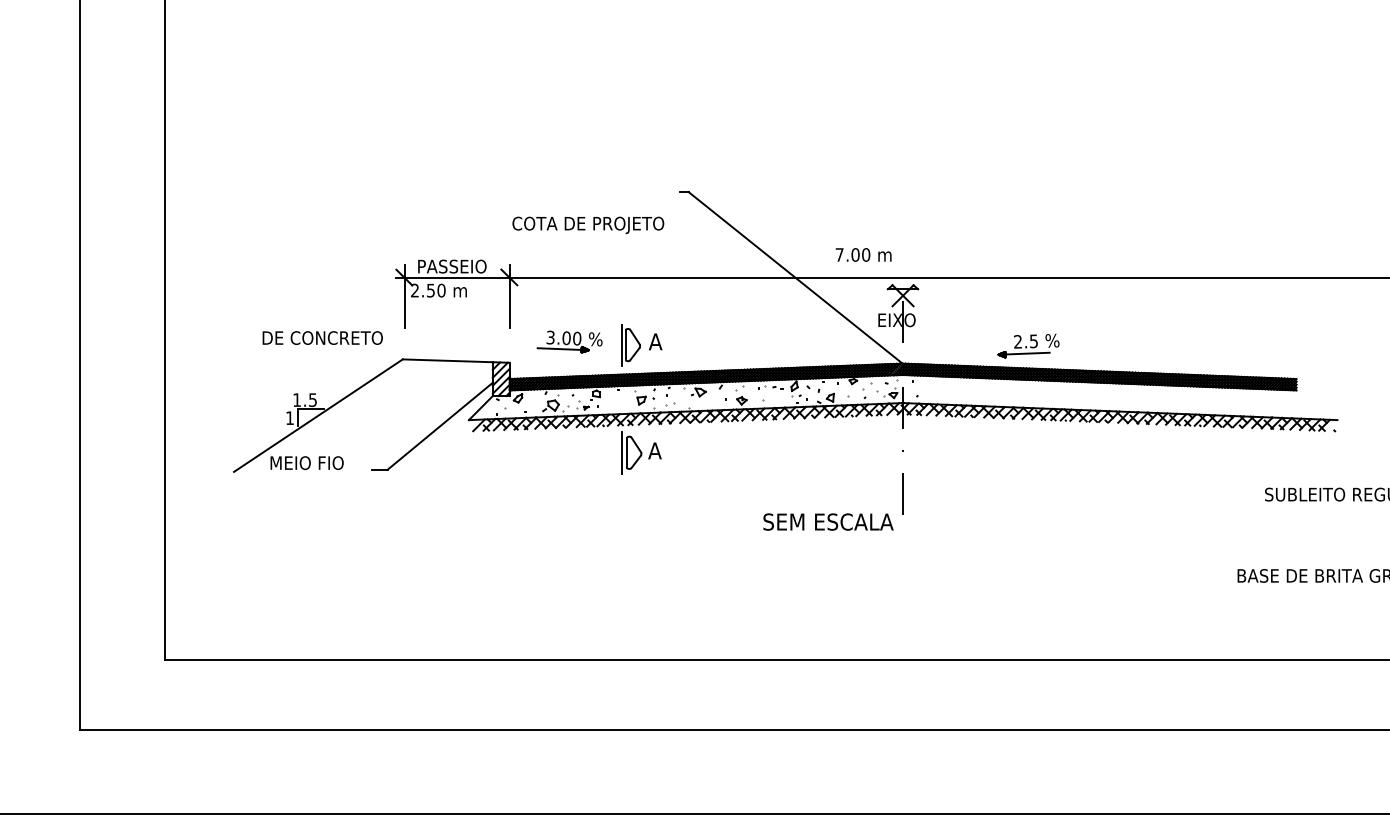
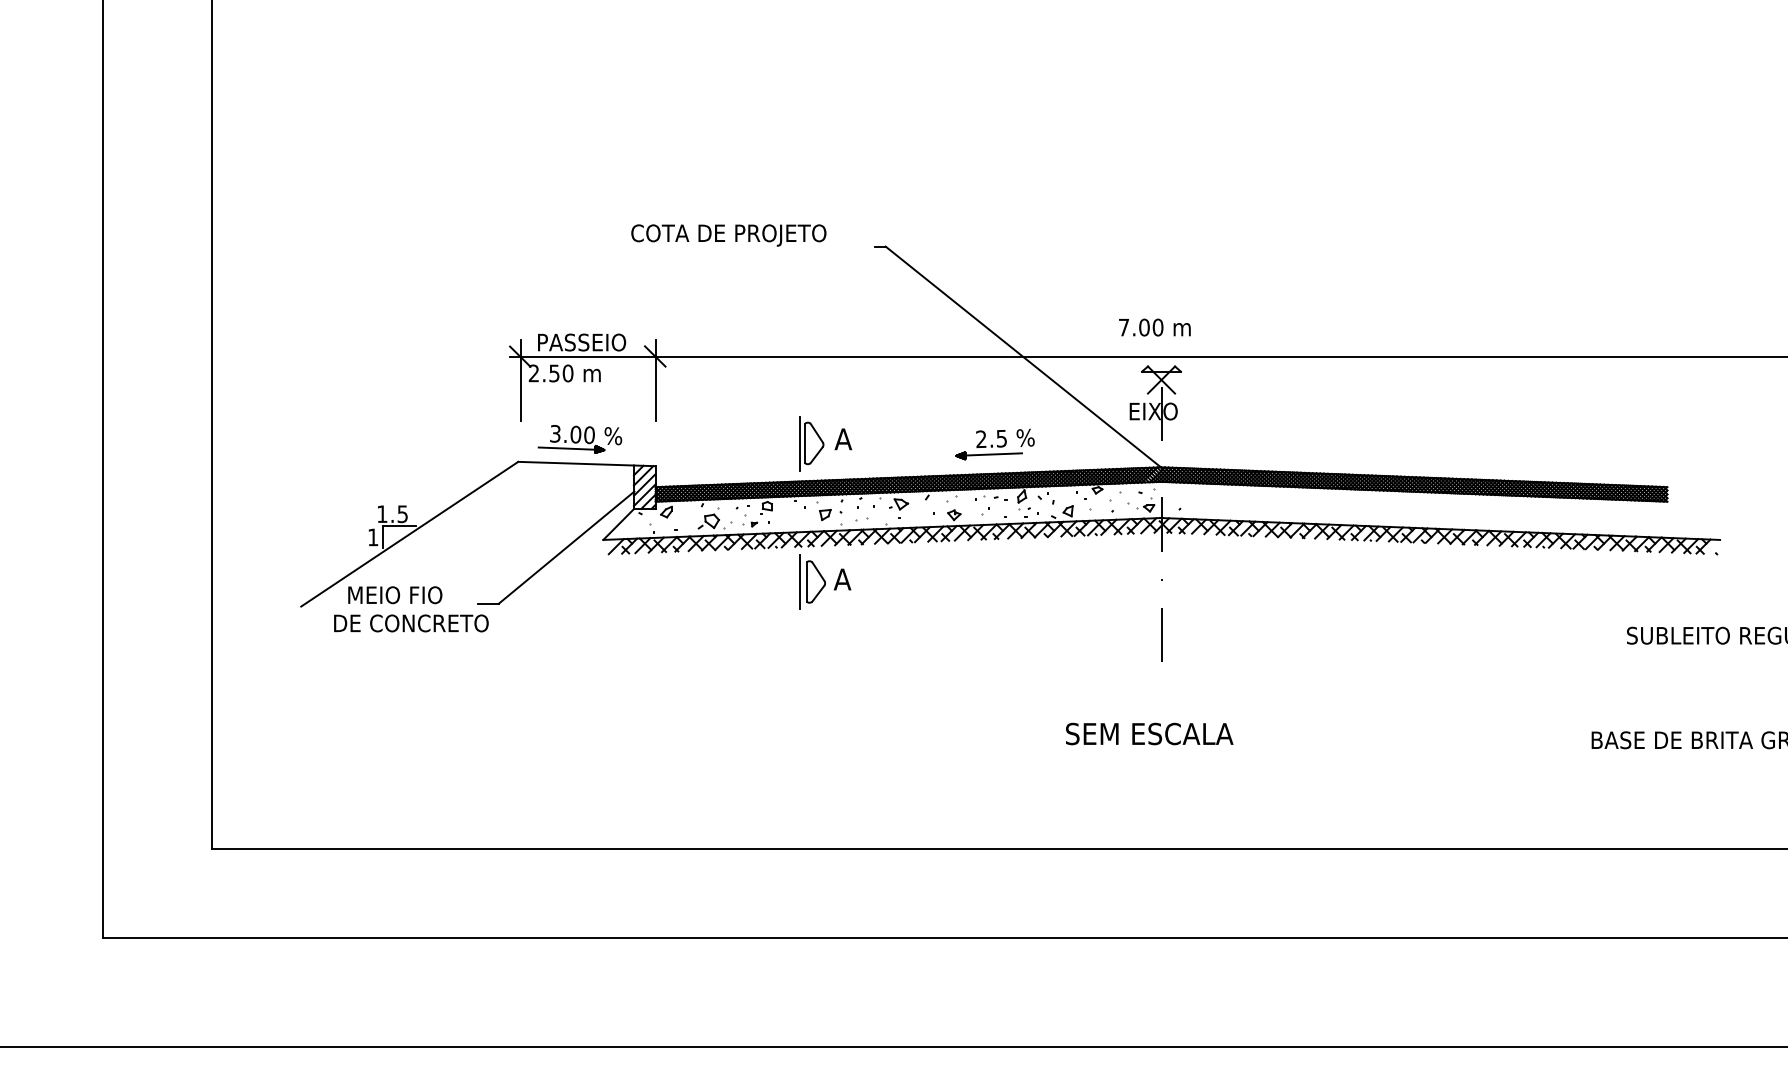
text: (588, 225) -> (728, 235), moved
text: (863, 254) -> (1154, 327), moved
text: (322, 338) -> (411, 623), moved
part: (569, 342) -> (579, 439), moved
part: (1028, 345) -> (994, 444), moved
text: (828, 521) -> (1149, 733), moved

